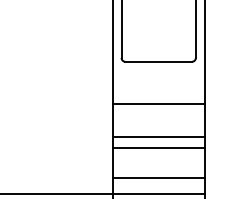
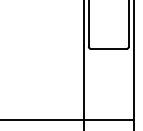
line: (158, 103) -> (108, 71), removed
line: (158, 137) -> (108, 89), removed
line: (158, 148) -> (108, 95), removed
line: (158, 177) -> (108, 111), removed

